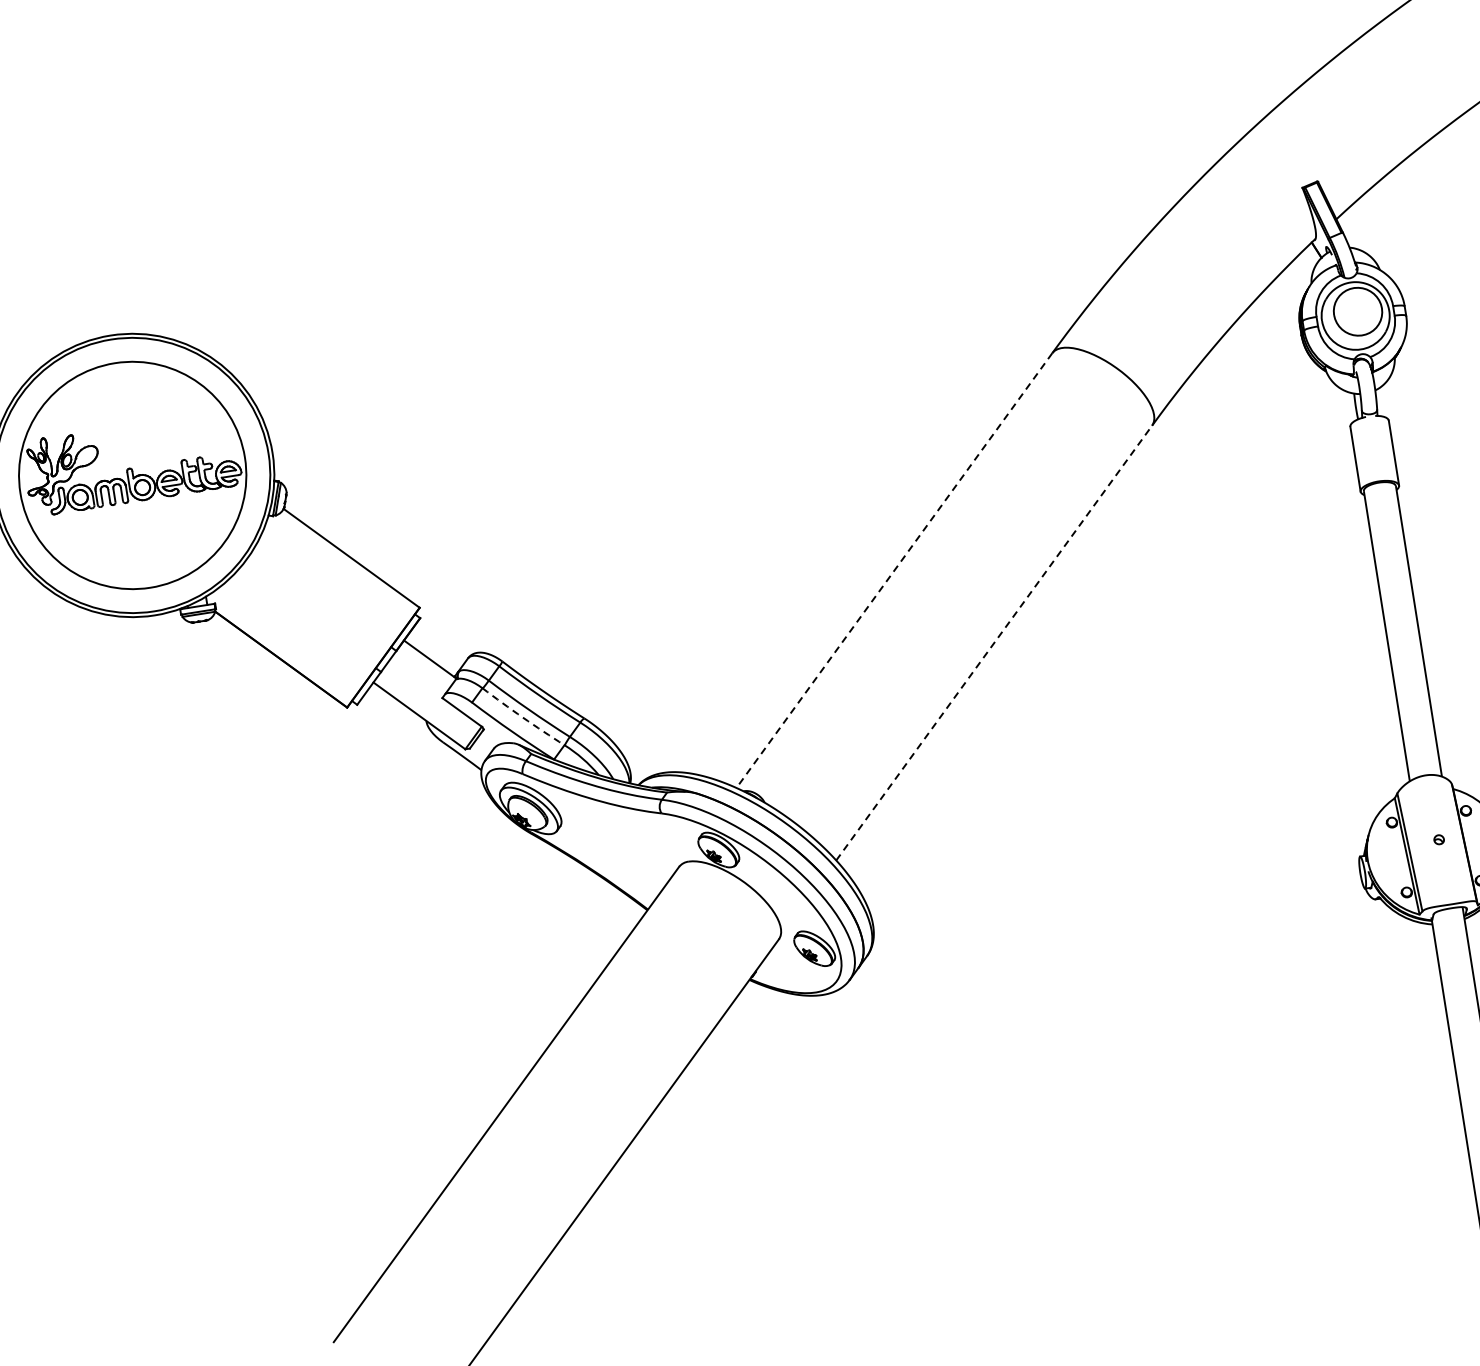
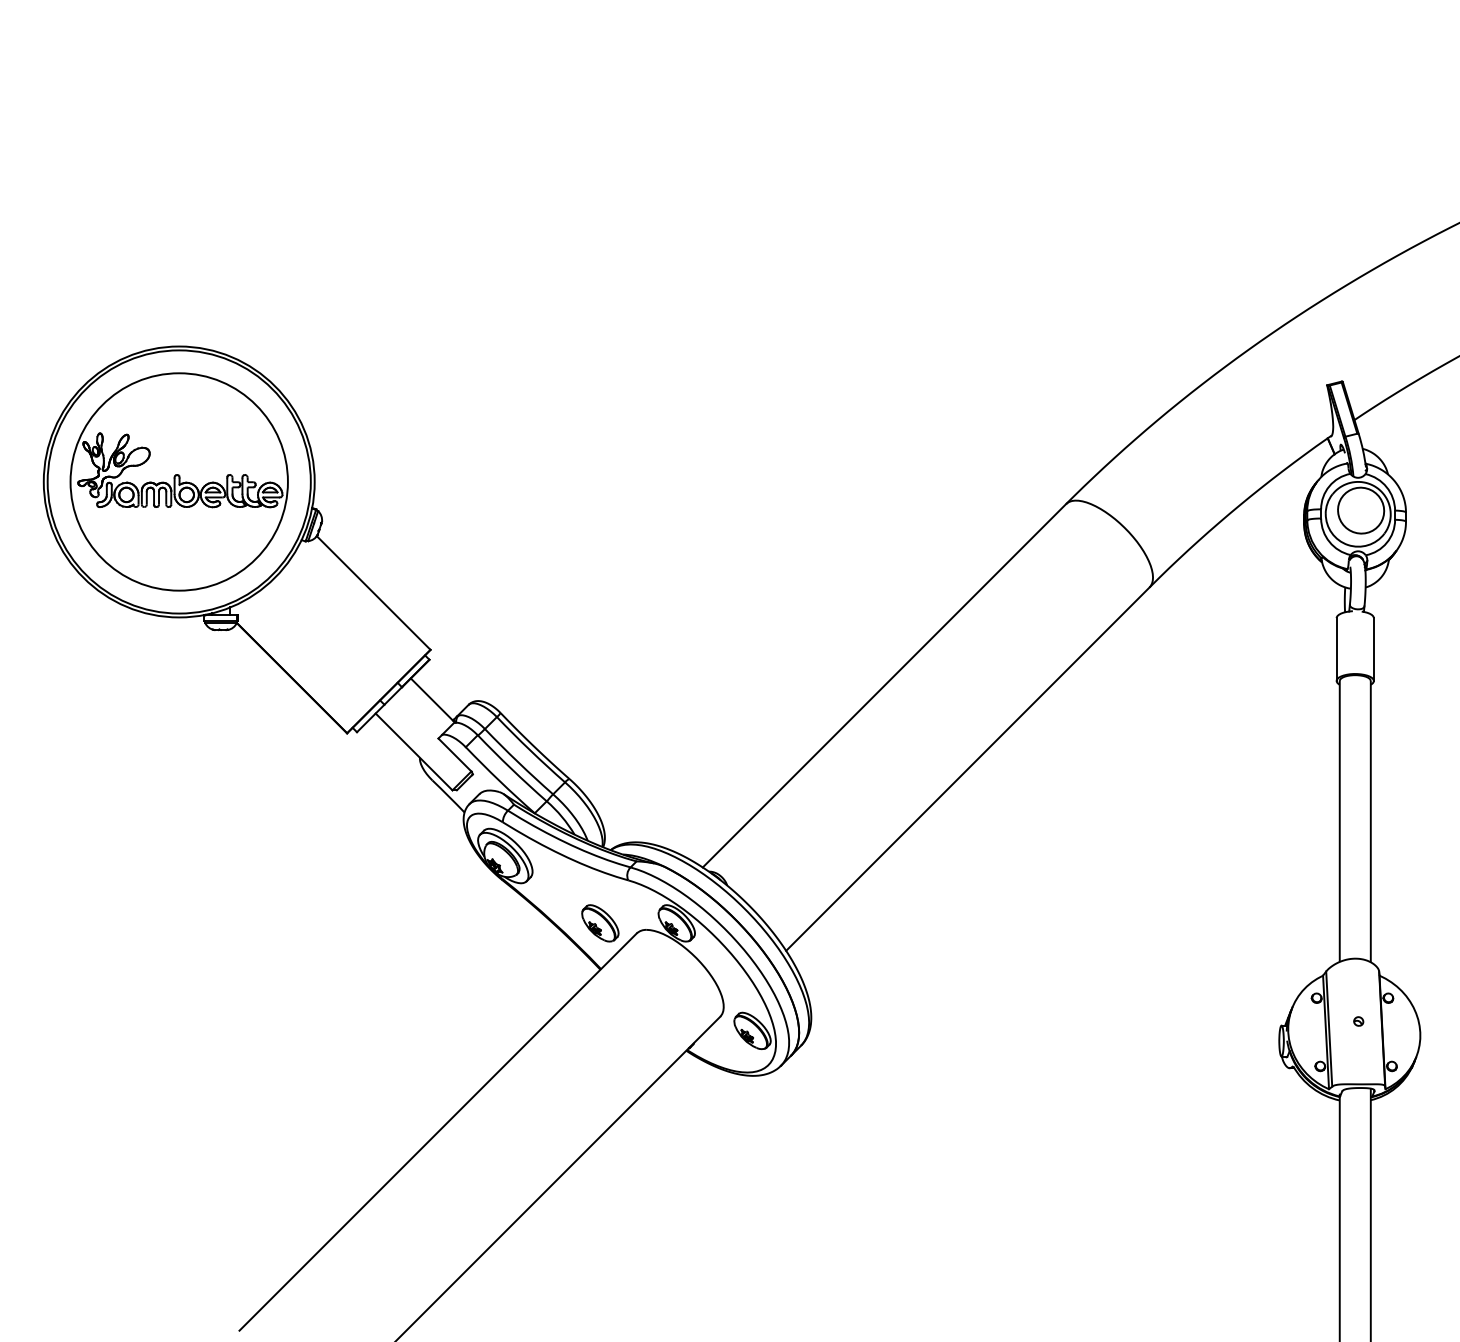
line: (894, 570) -> (884, 685), dashed -> solid
line: (993, 643) -> (967, 769), dashed -> solid
arc: (522, 718) -> (511, 769), dashed -> solid
part: (640, 862) -> (600, 923), added

